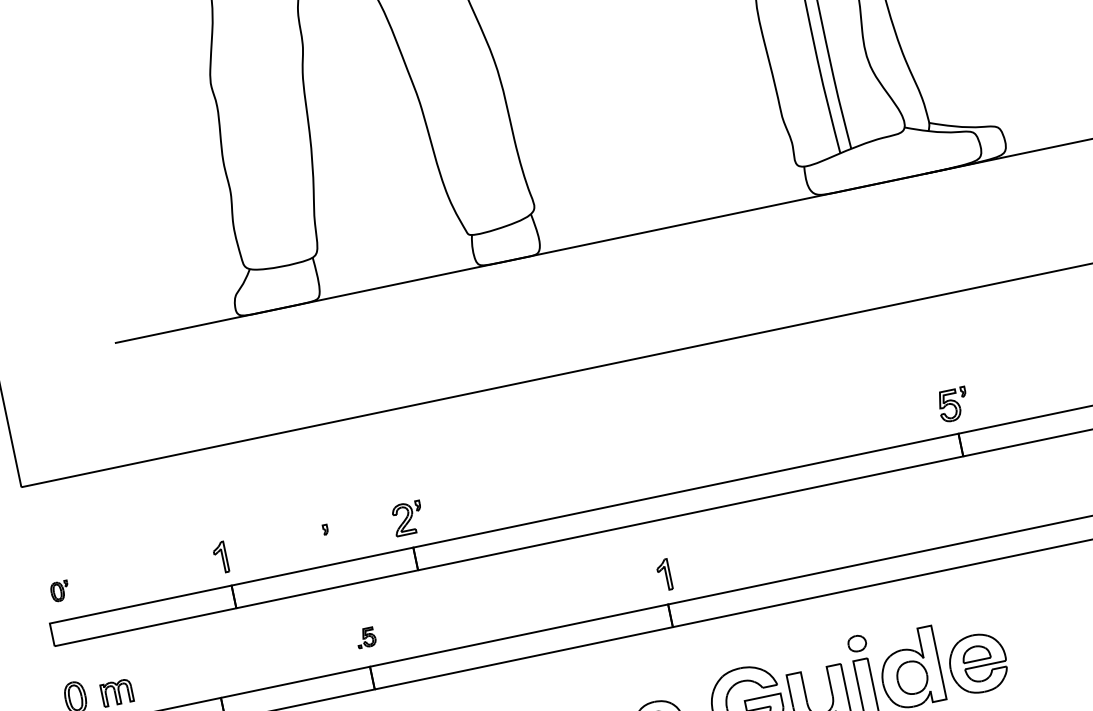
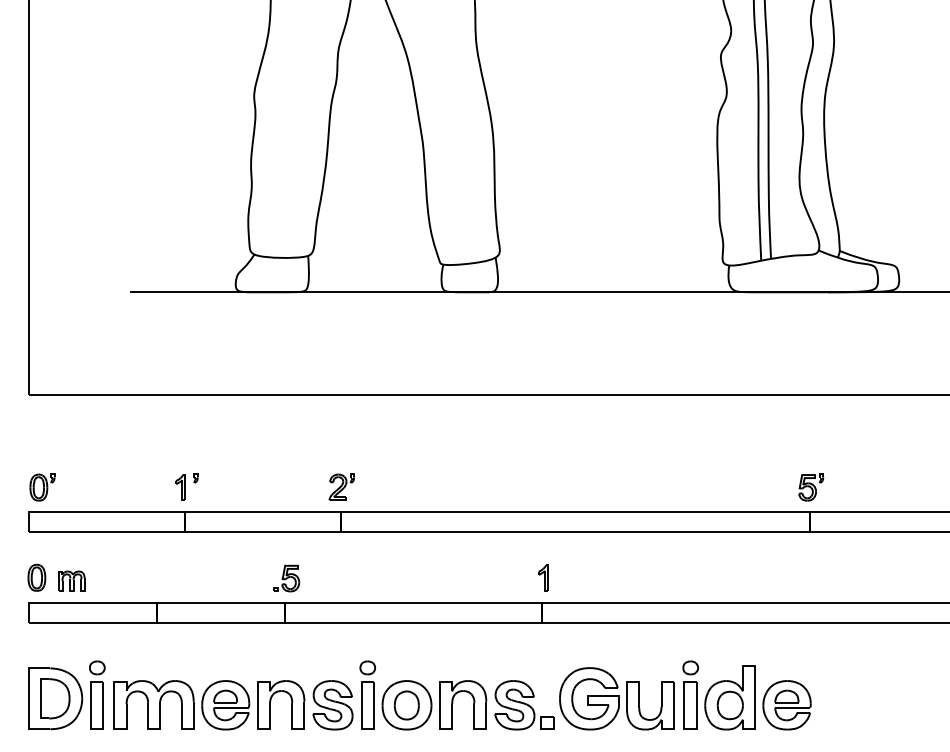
part: (325, 529) -> (195, 478), moved
part: (60, 591) -> (42, 487), size x1.67
part: (365, 637) -> (286, 578), size x1.67

